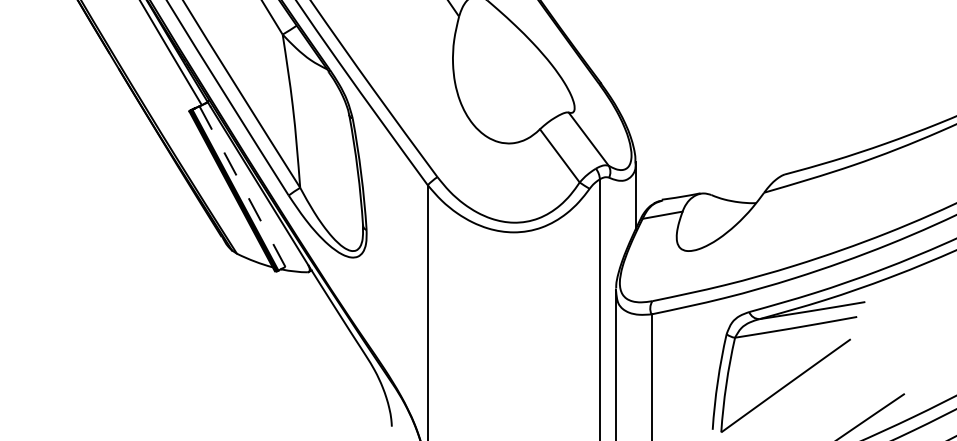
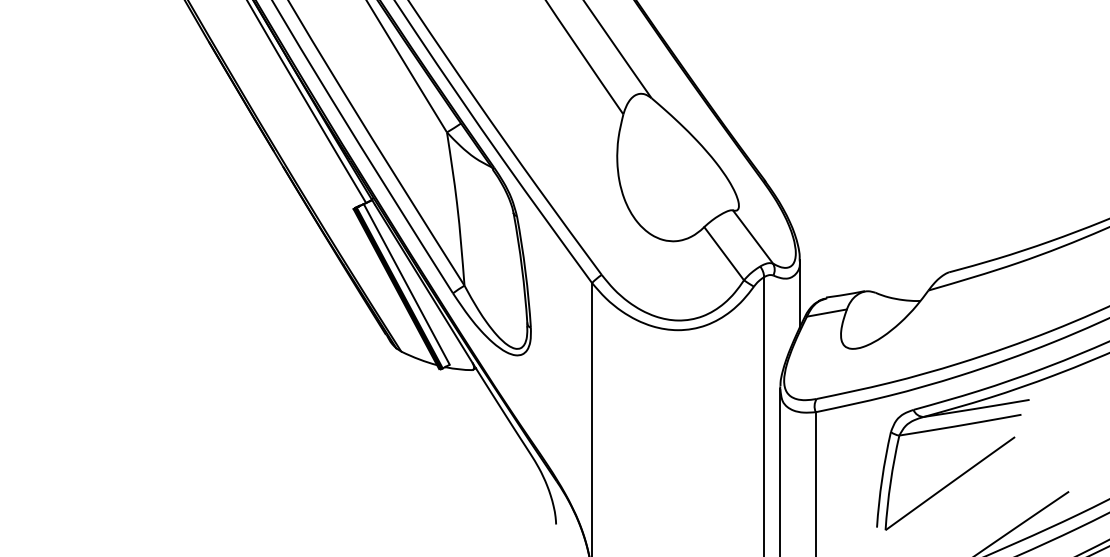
line: (242, 186) -> (406, 284), dashed -> solid

